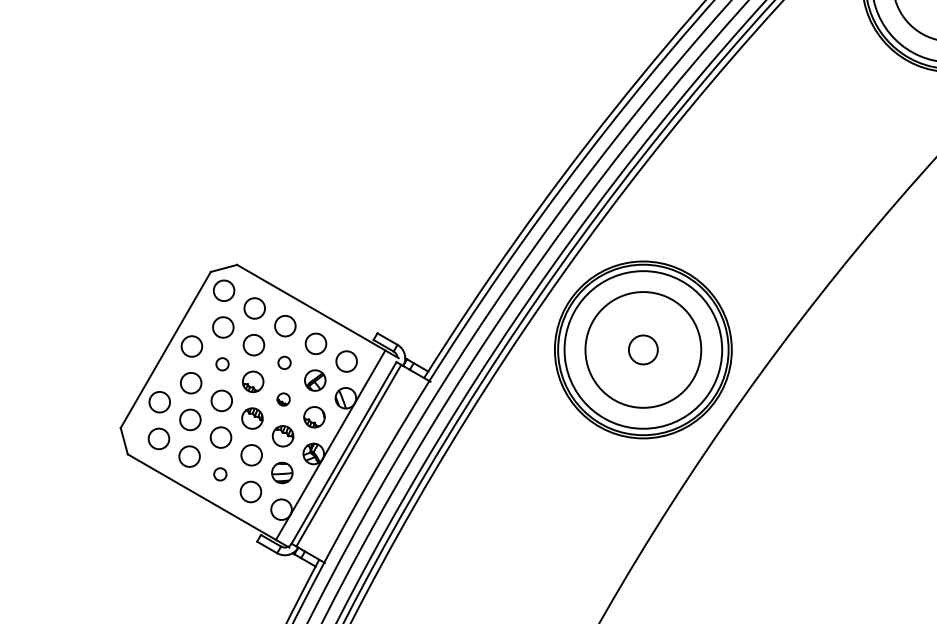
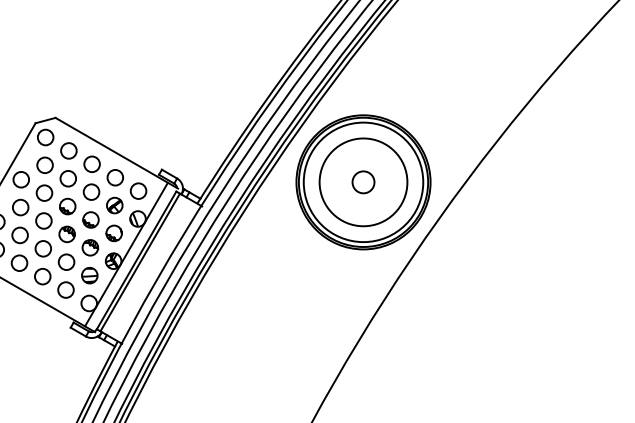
circle: (284, 362) -> (91, 191), size x1.67
circle: (222, 364) -> (44, 193), size x1.67
part: (283, 399) -> (90, 219), size x1.67
circle: (220, 474) -> (42, 276), size x1.67

